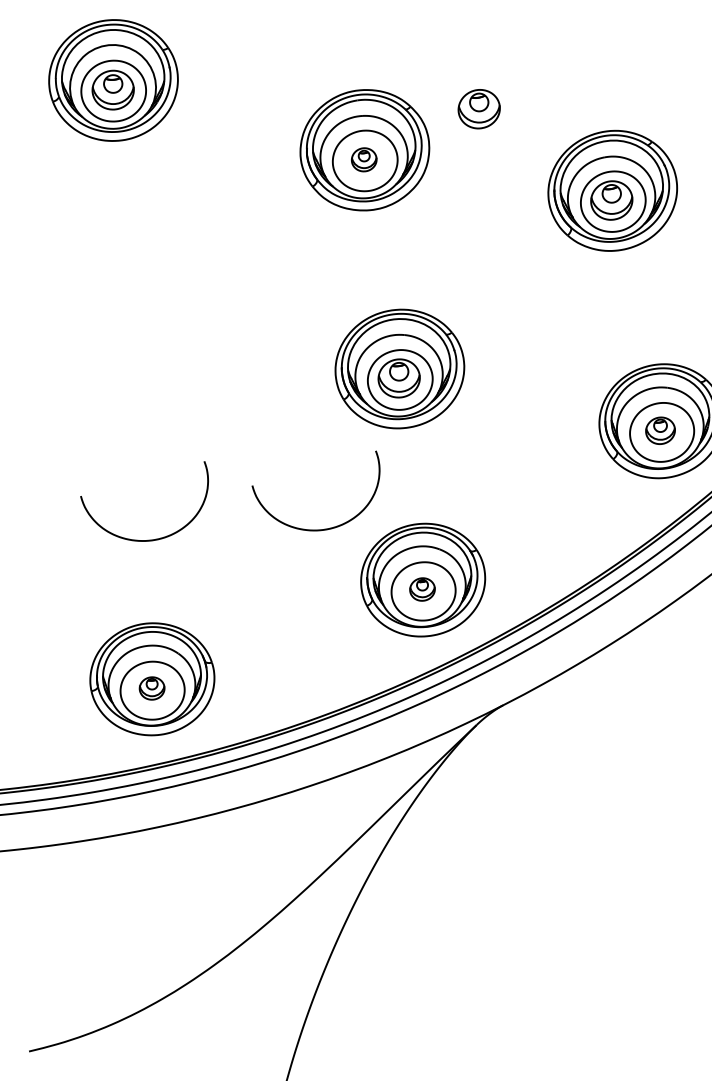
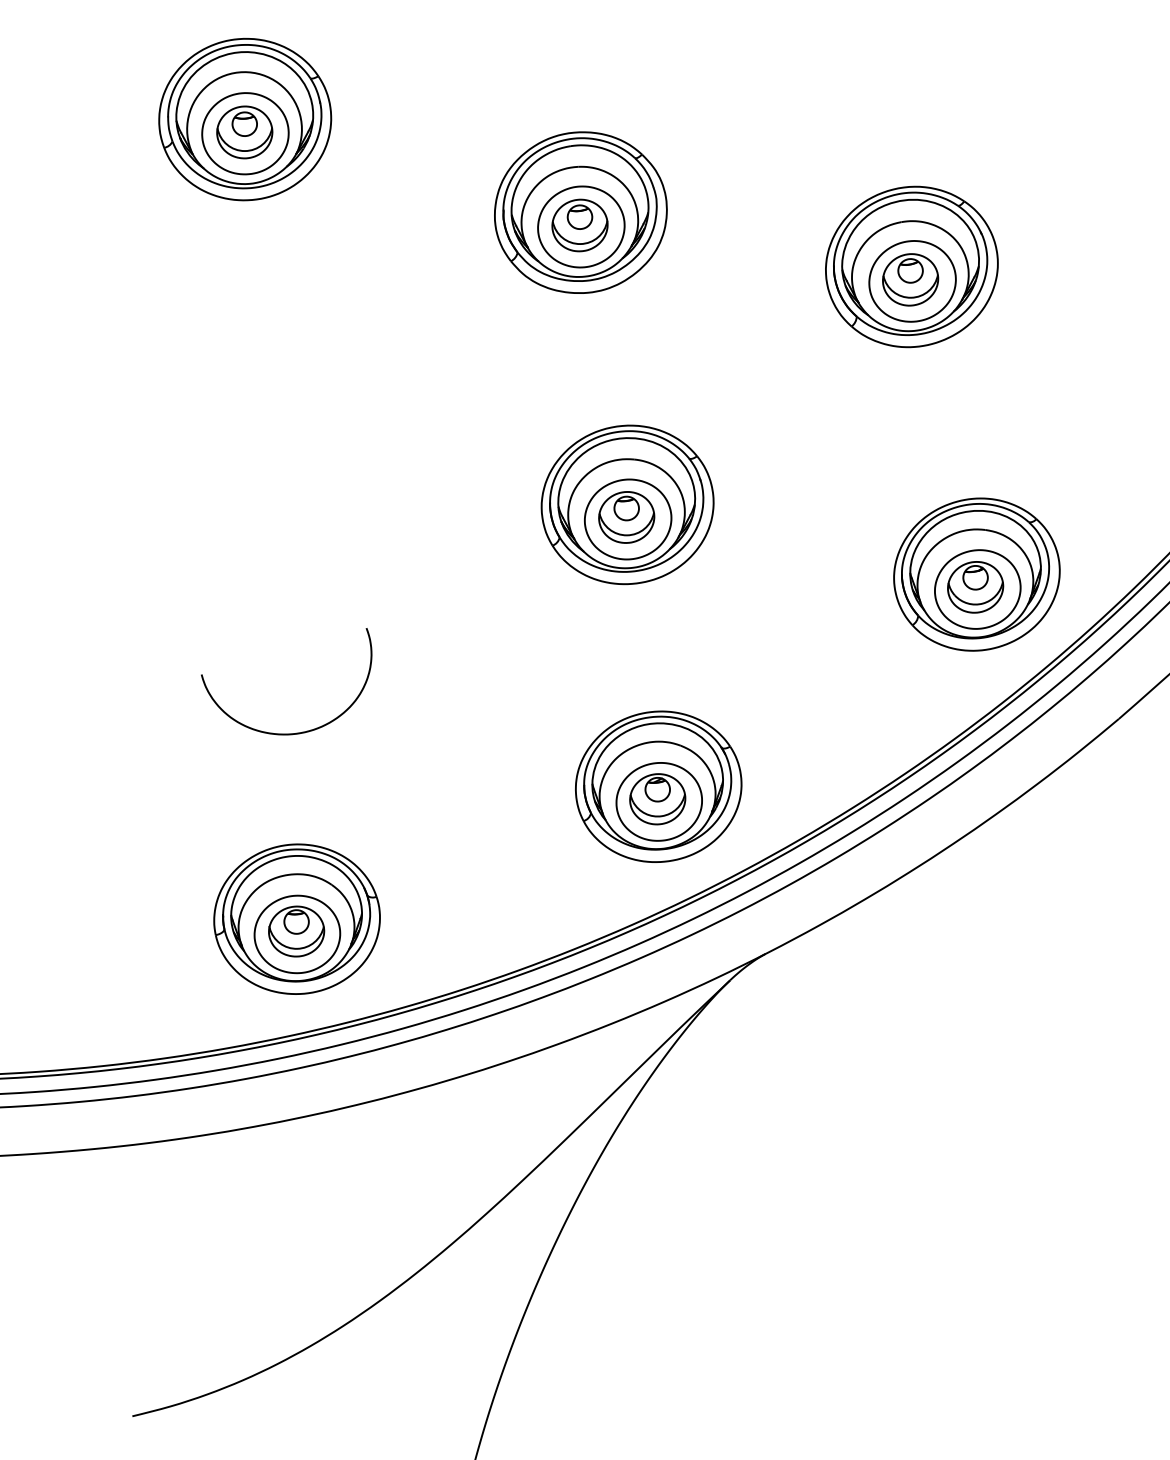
part: (479, 108) -> (733, 157), removed
part: (363, 159) -> (579, 225), size x1.67
part: (660, 430) -> (975, 587), size x1.43
curve: (323, 528) -> (525, 718), removed
part: (422, 589) -> (657, 799), size x1.67
part: (151, 688) -> (296, 931), size x1.67

